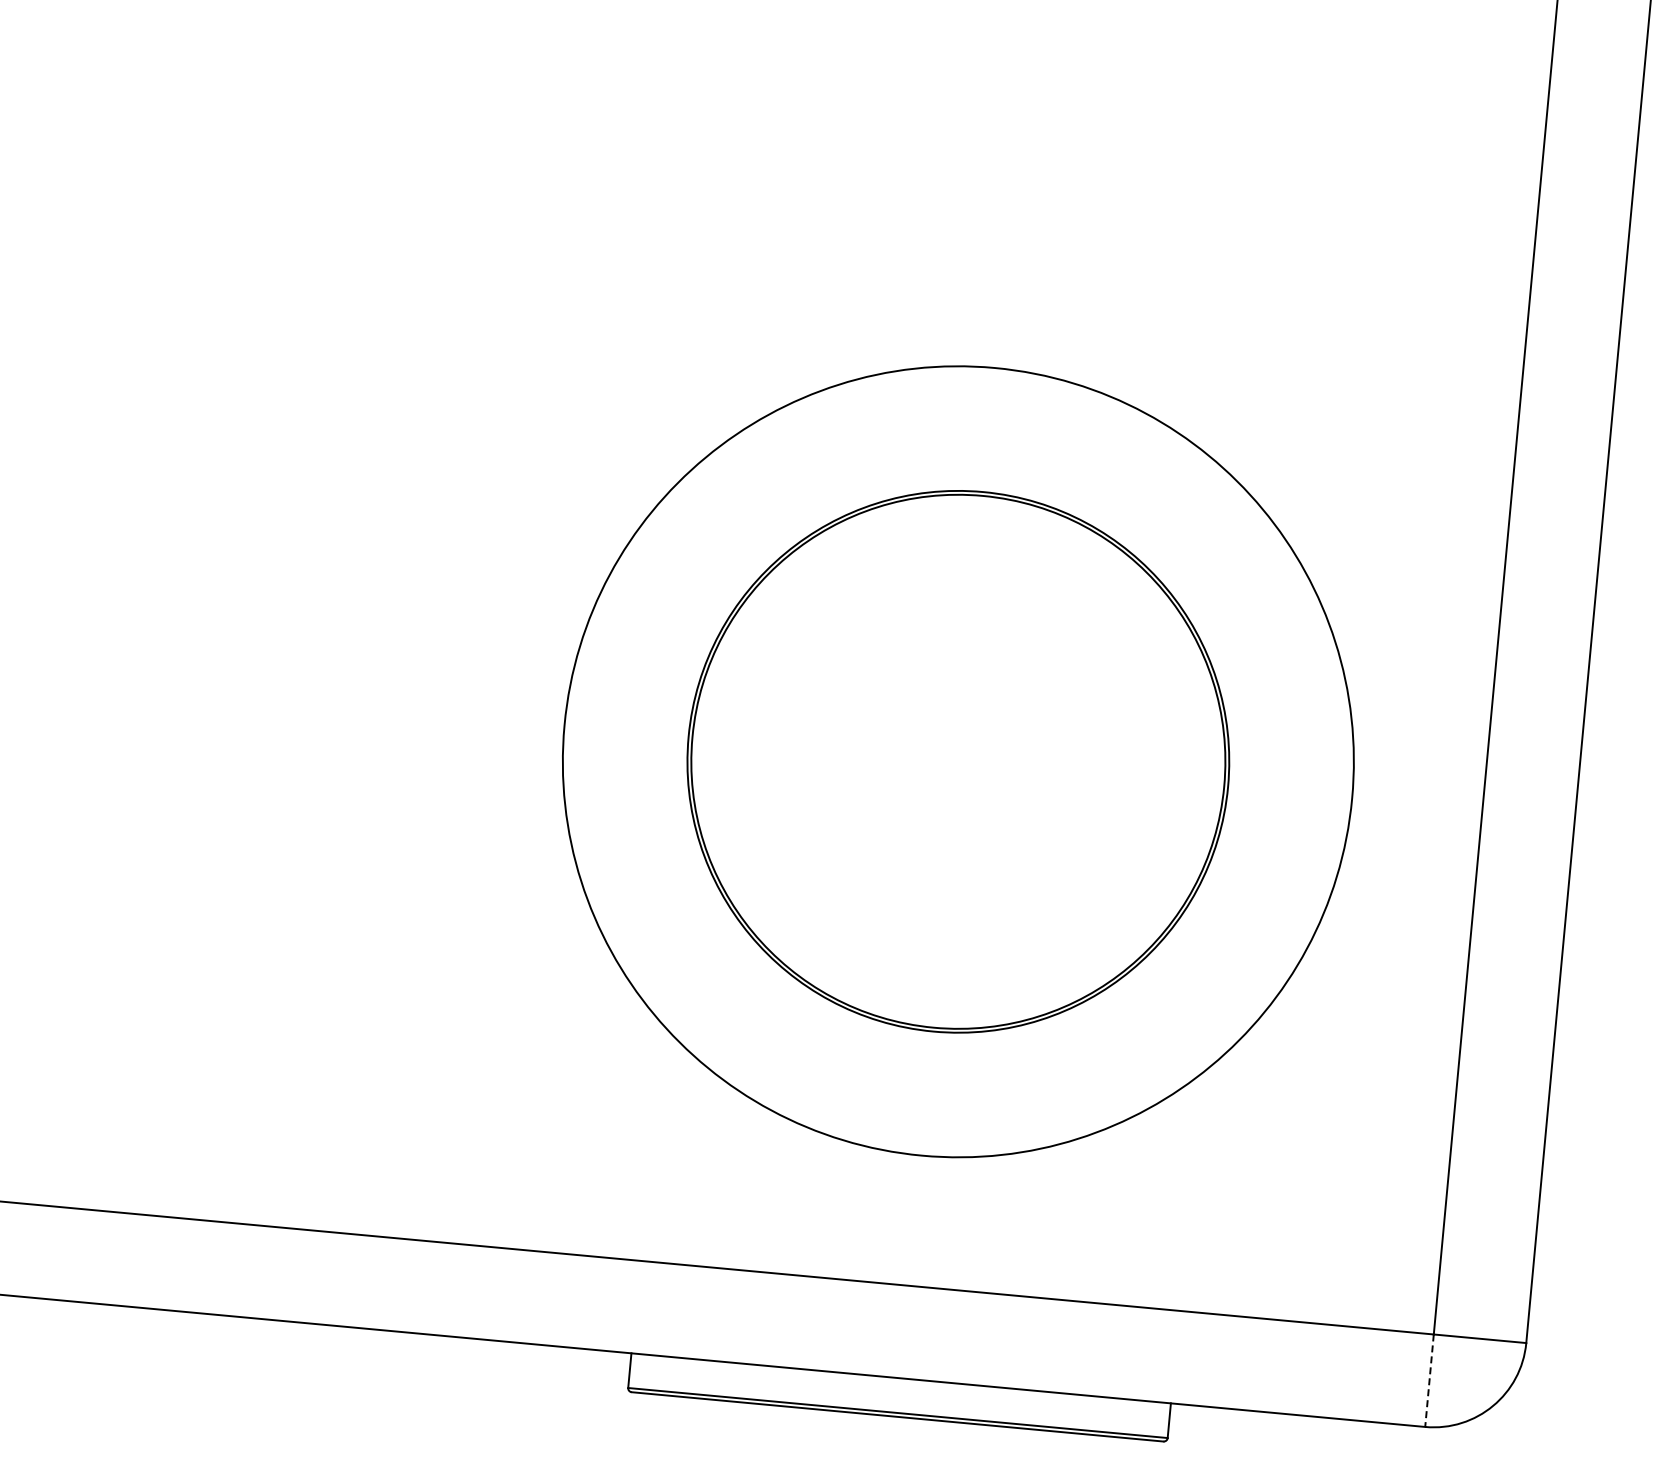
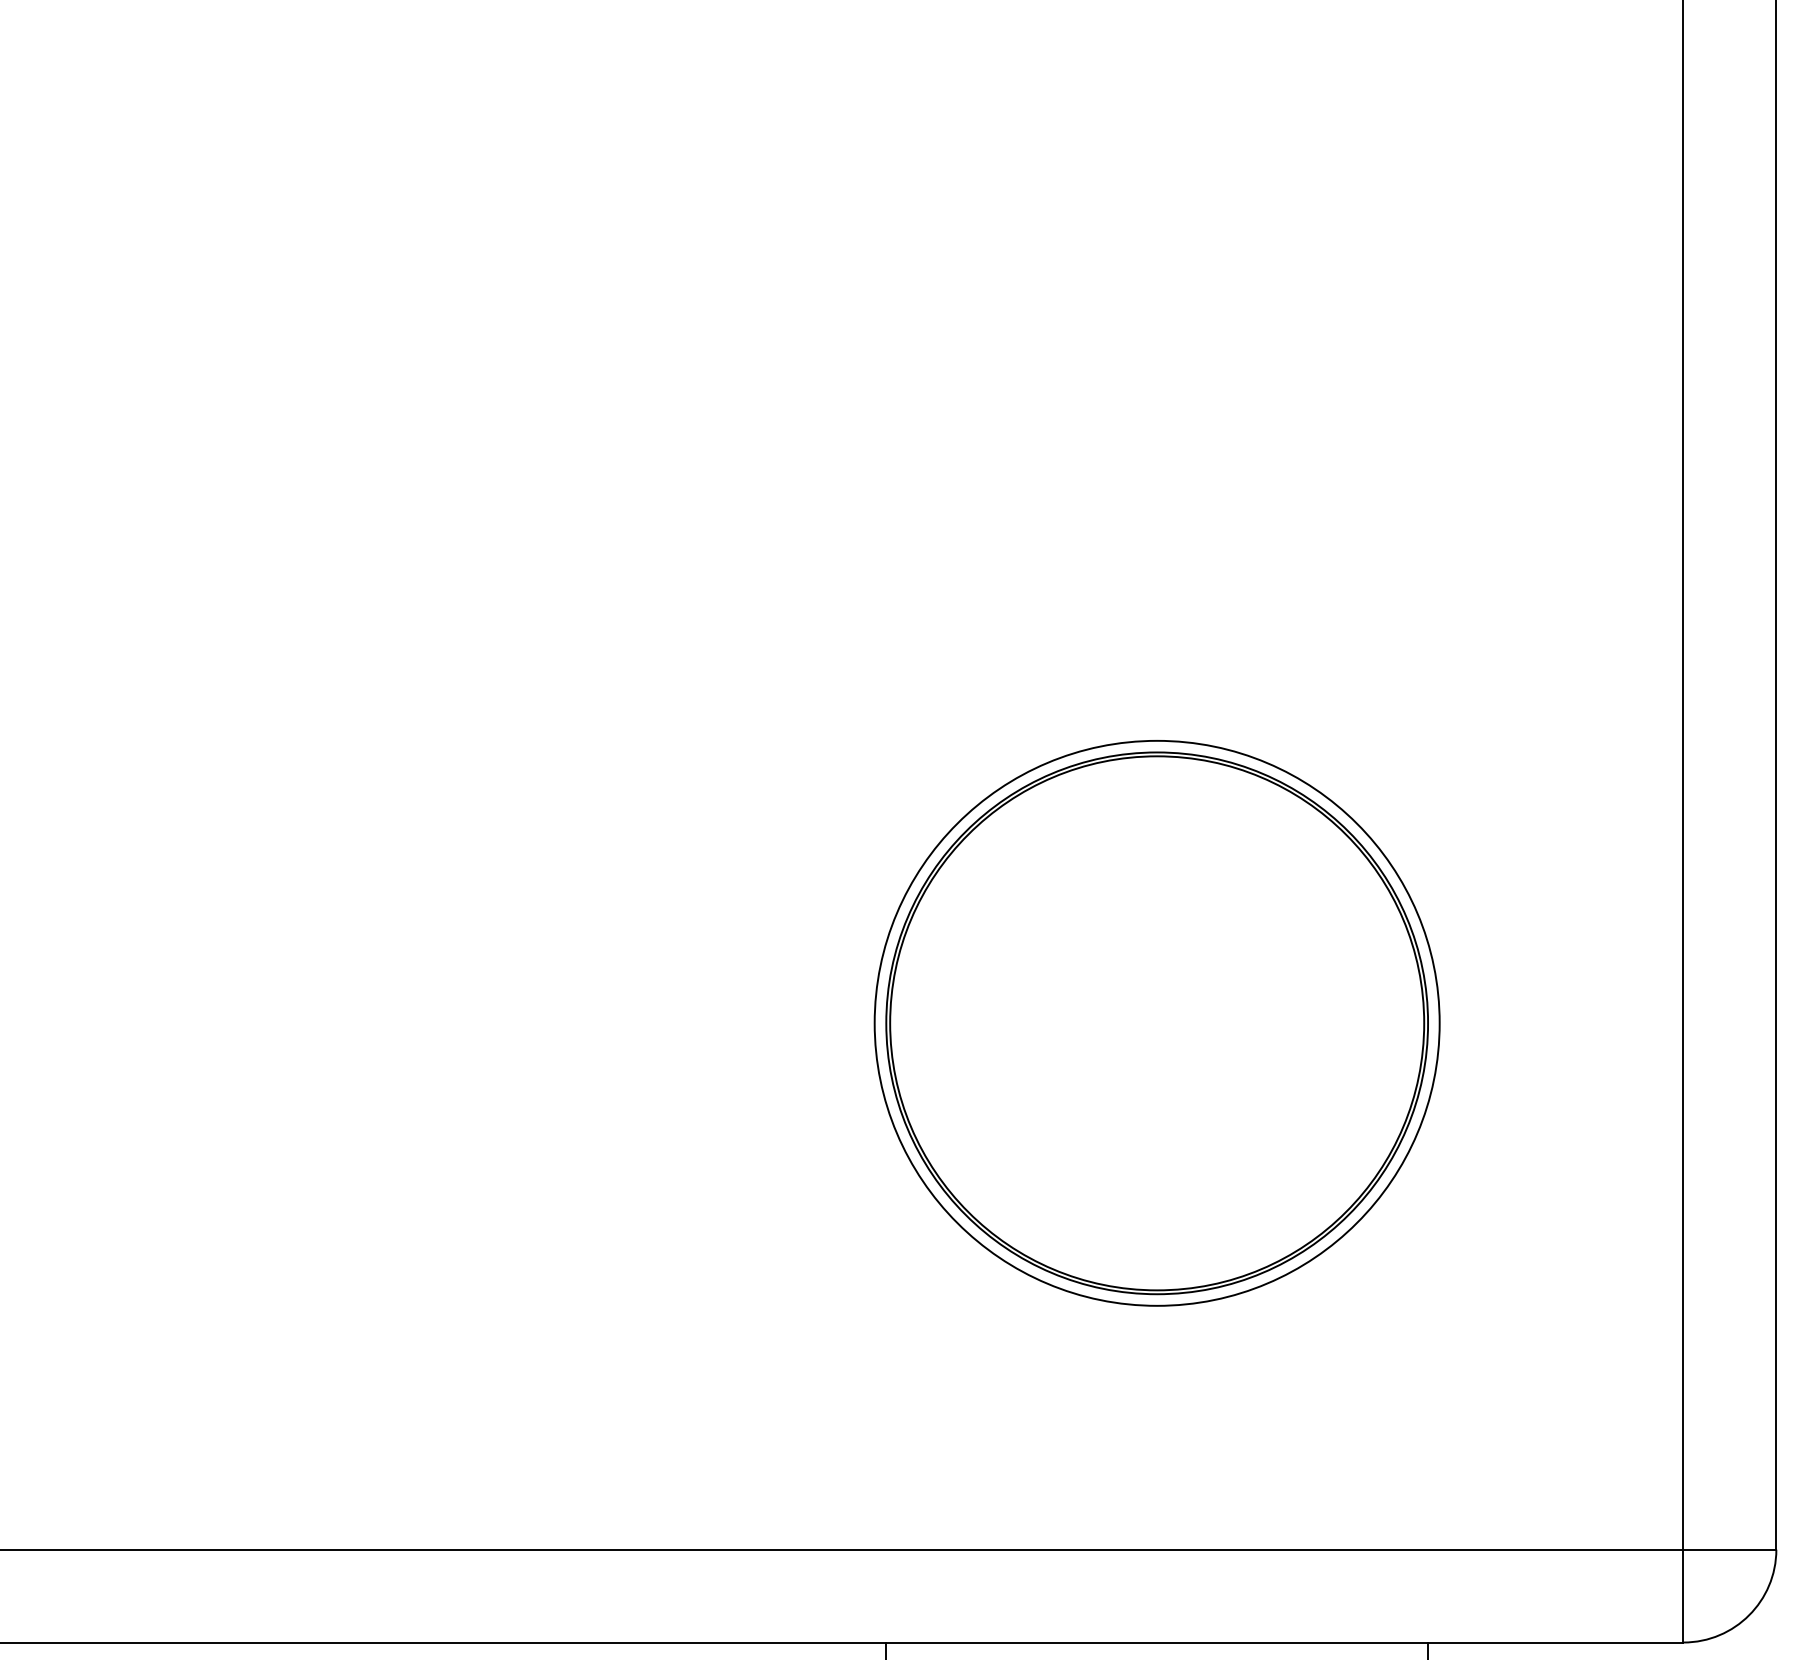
circle: (957, 760) -> (1156, 1022), size x0.71
line: (1429, 1381) -> (1683, 1596), dashed -> solid

